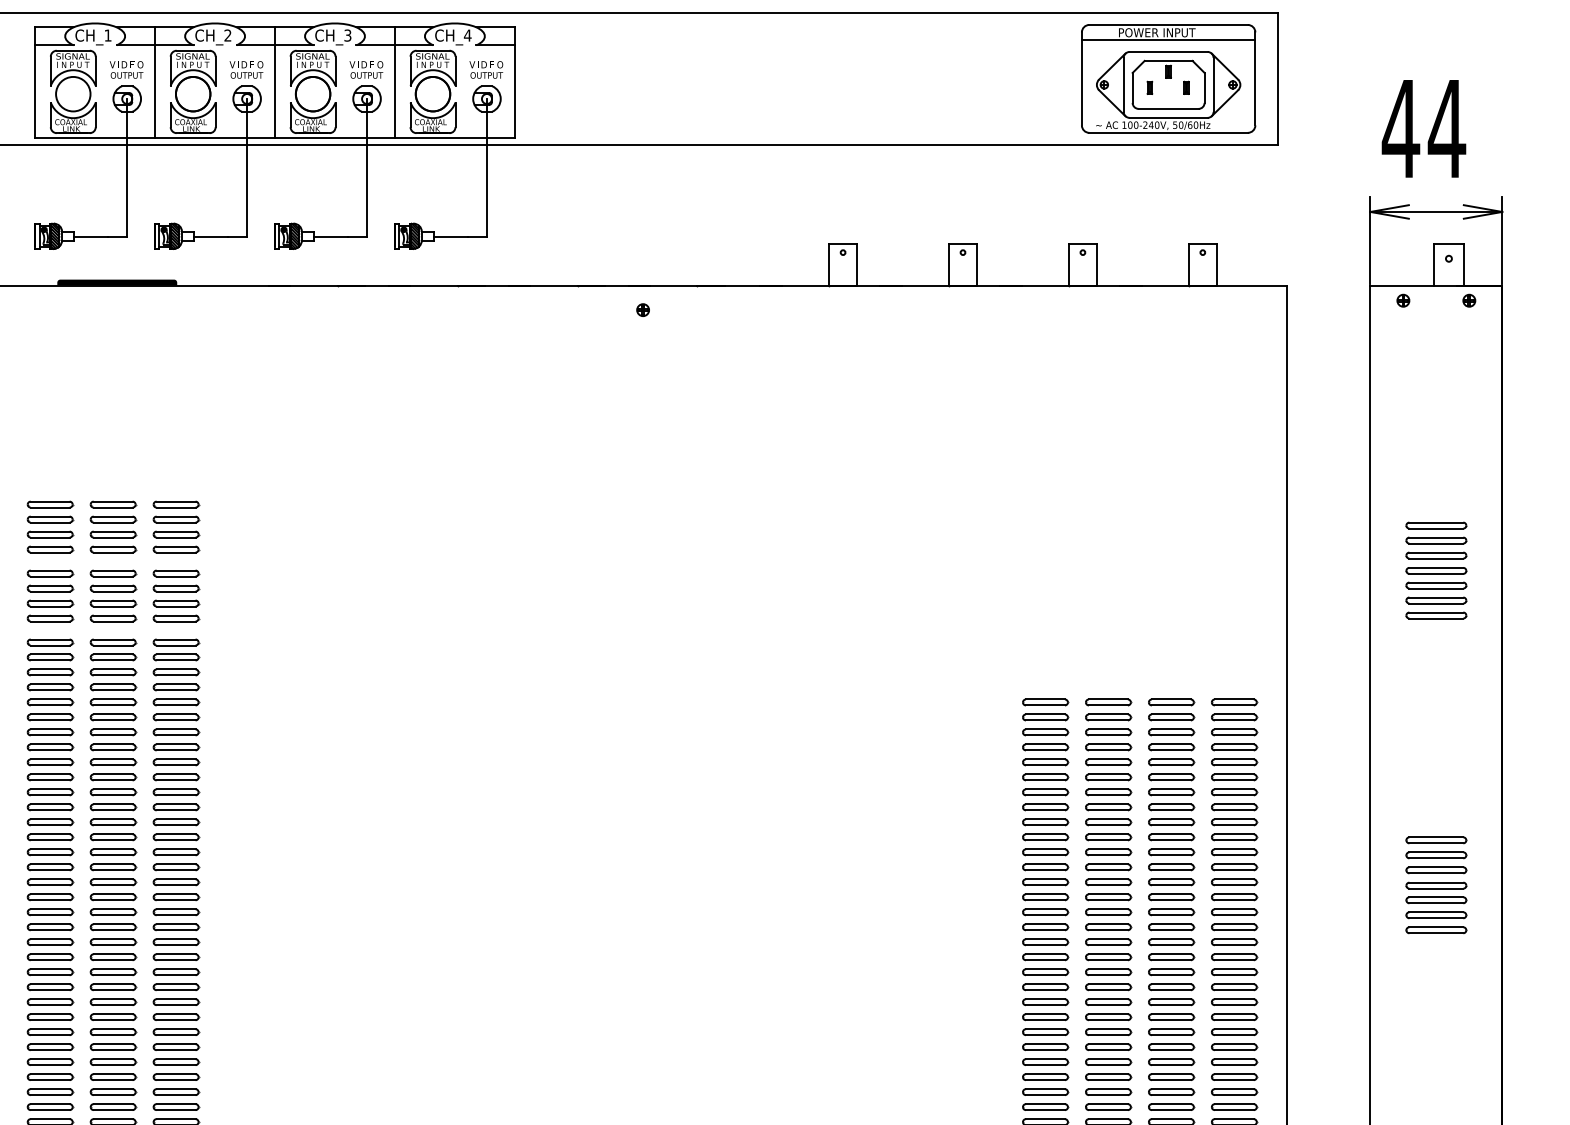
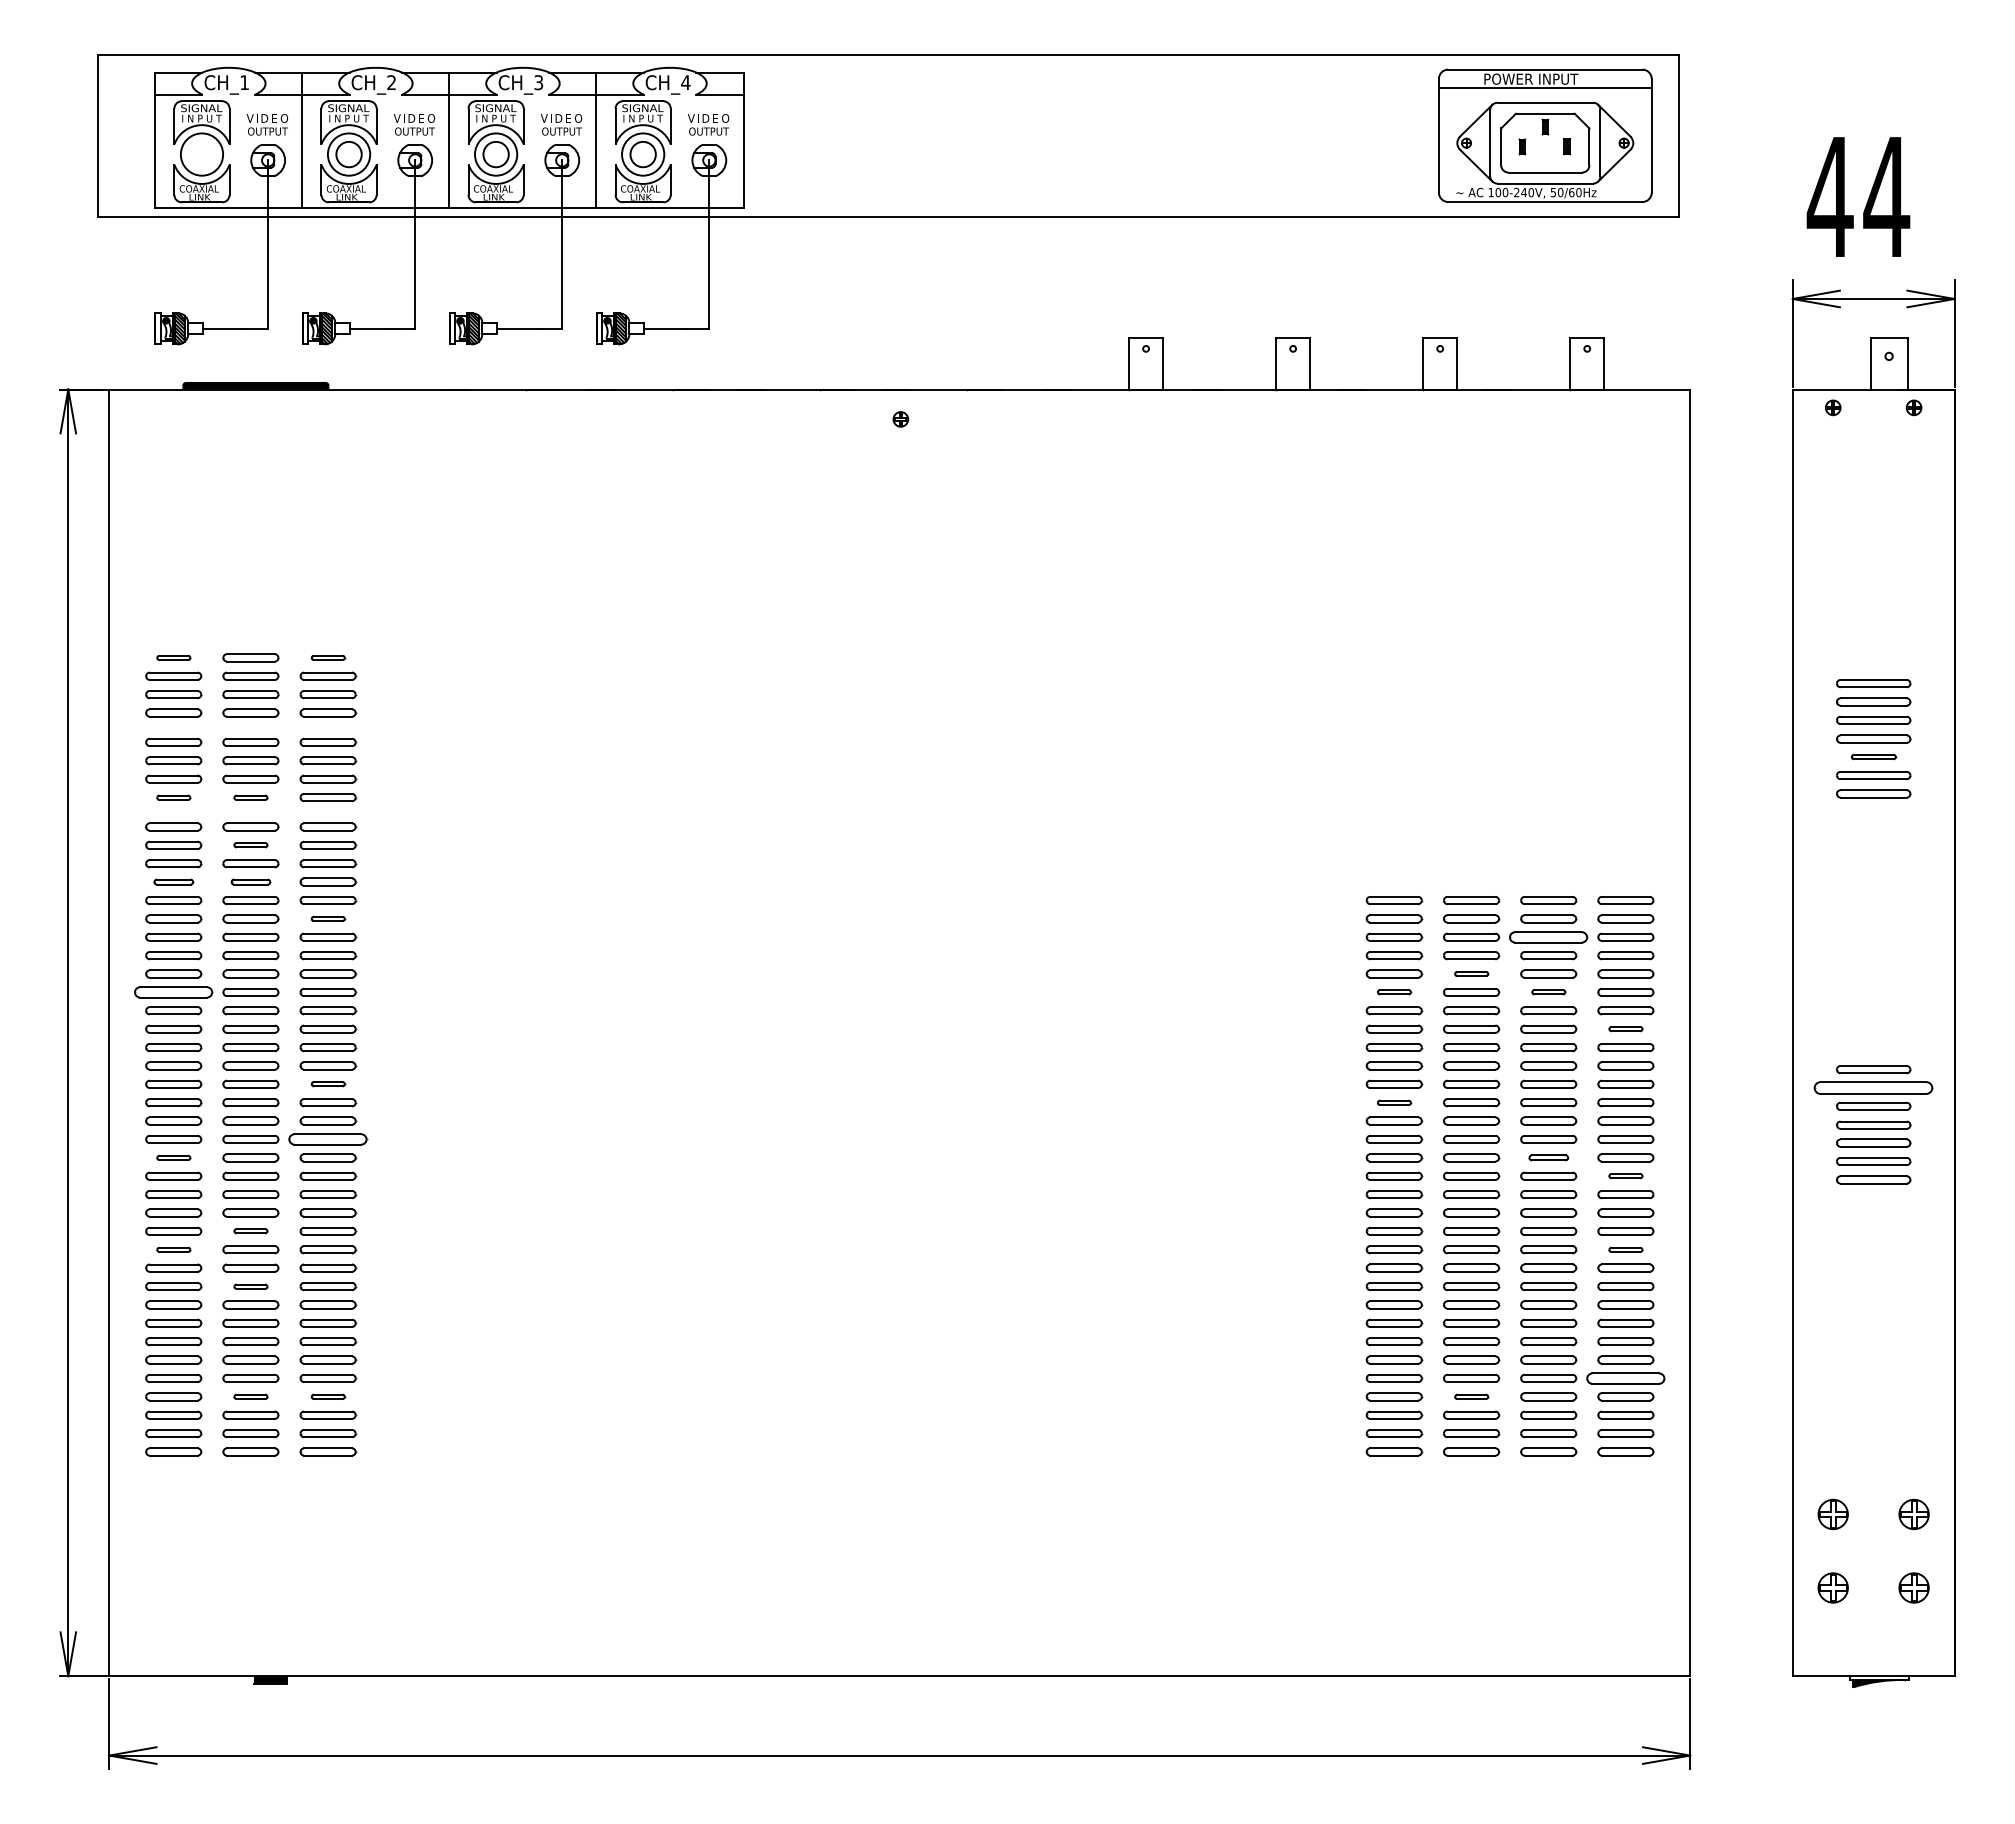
circle: (192, 94) -> (348, 154), size x0.6
circle: (312, 94) -> (495, 154), size x0.6
circle: (433, 94) -> (643, 154), size x0.6
part: (50, 504) -> (173, 657), size x0.6
part: (176, 504) -> (328, 657), size x0.6
part: (1436, 585) -> (1873, 756), size x0.6
part: (50, 618) -> (173, 797), size x0.6
part: (112, 618) -> (250, 797), size x0.6
part: (112, 656) -> (250, 844), size x0.6
part: (50, 686) -> (173, 881), size x0.7
part: (112, 686) -> (250, 881), size x0.7
part: (176, 717) -> (328, 918), size x0.6
part: (1171, 731) -> (1548, 936), size x1.4
part: (1108, 761) -> (1471, 973), size x0.6
part: (1045, 776) -> (1394, 991), size x0.6
part: (1171, 776) -> (1548, 991), size x0.6
part: (50, 777) -> (173, 992), size x1.4
part: (1234, 806) -> (1625, 1028), size x0.6
part: (176, 851) -> (328, 1083), size x0.6
part: (1436, 854) -> (1873, 1087), size x1.6
part: (1045, 867) -> (1394, 1102), size x0.6
part: (176, 897) -> (328, 1139), size x1.4
part: (50, 911) -> (173, 1157), size x0.6
part: (1171, 911) -> (1548, 1157), size x0.7
part: (1234, 926) -> (1625, 1175), size x0.6
part: (112, 971) -> (250, 1230), size x0.6
part: (50, 987) -> (173, 1249), size x0.6
part: (1234, 987) -> (1625, 1249), size x0.6
part: (112, 1017) -> (250, 1286), size x0.6
part: (1234, 1091) -> (1625, 1377), size x1.4
part: (112, 1106) -> (250, 1396), size x0.6
part: (176, 1106) -> (328, 1396), size x0.6
part: (1108, 1106) -> (1471, 1396), size x0.6

